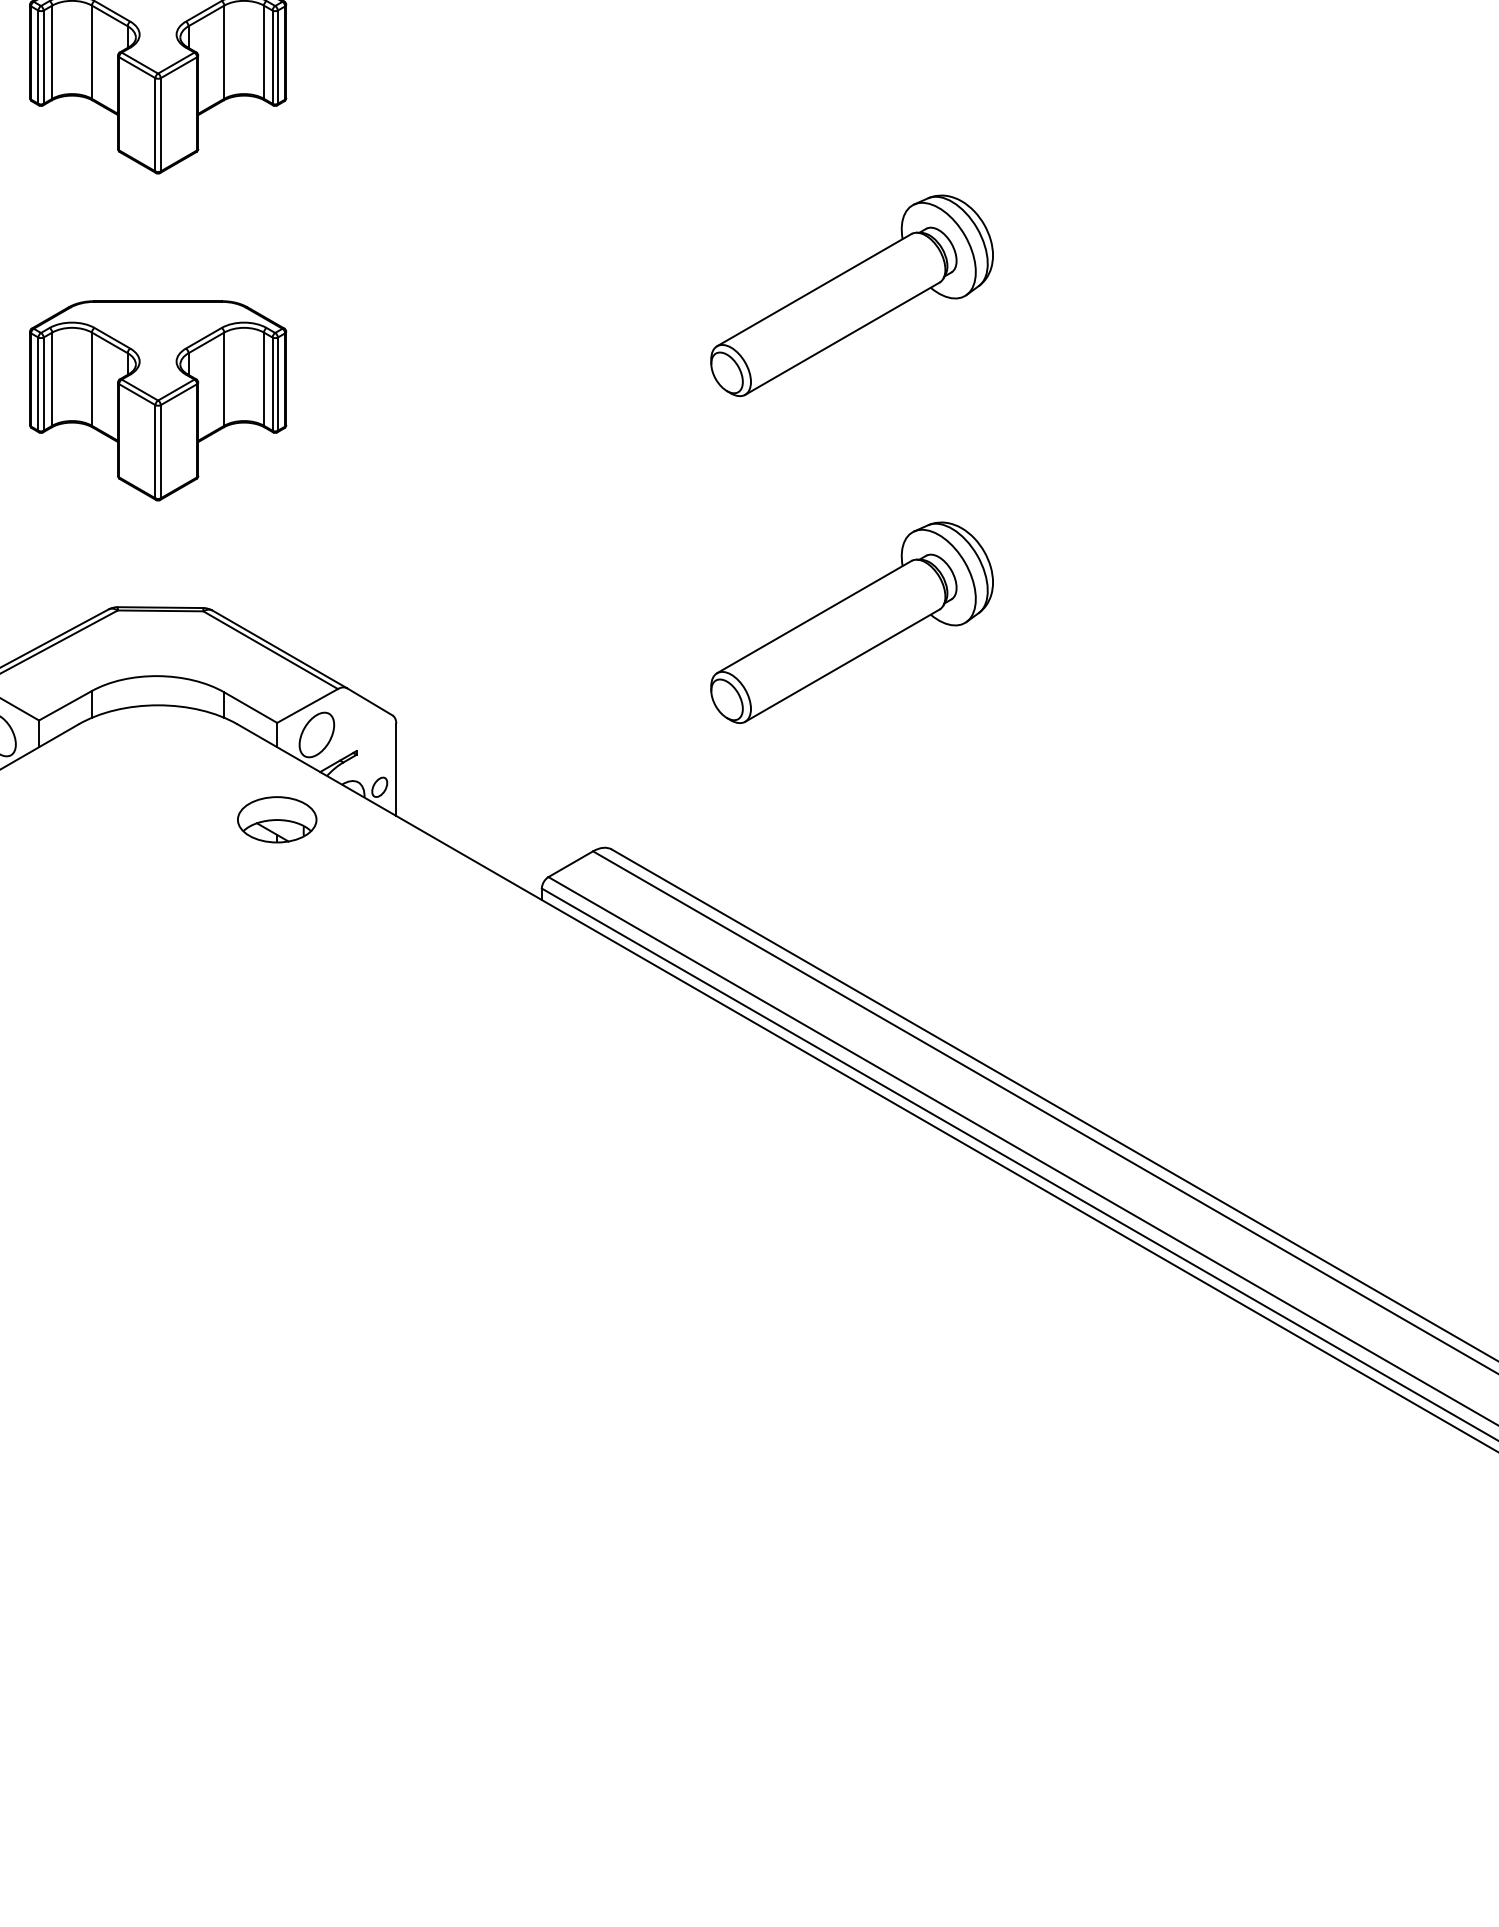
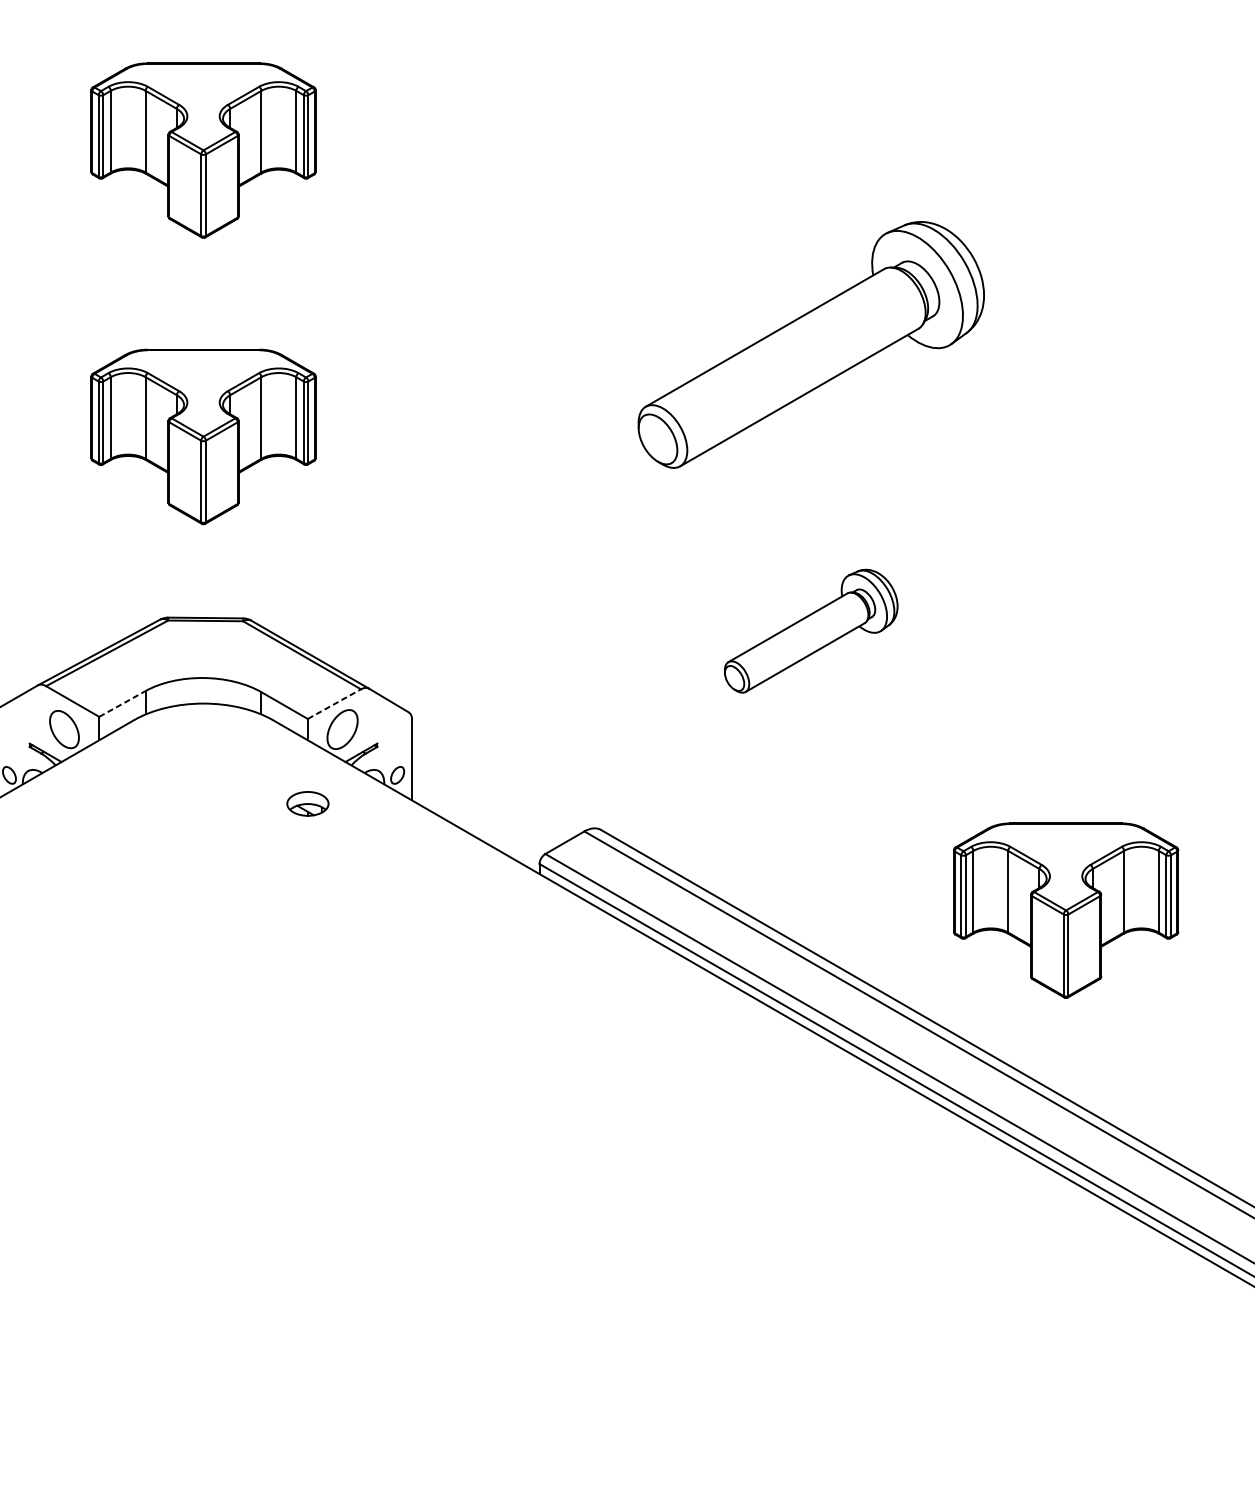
part: (851, 295) -> (810, 344), size x1.4
part: (851, 622) -> (810, 631), size x0.7
line: (65, 705) -> (122, 703), solid -> dashed
line: (307, 705) -> (334, 703), solid -> dashed
part: (277, 819) -> (308, 803), size x0.6
part: (1143, 941) -> (1066, 910), added

